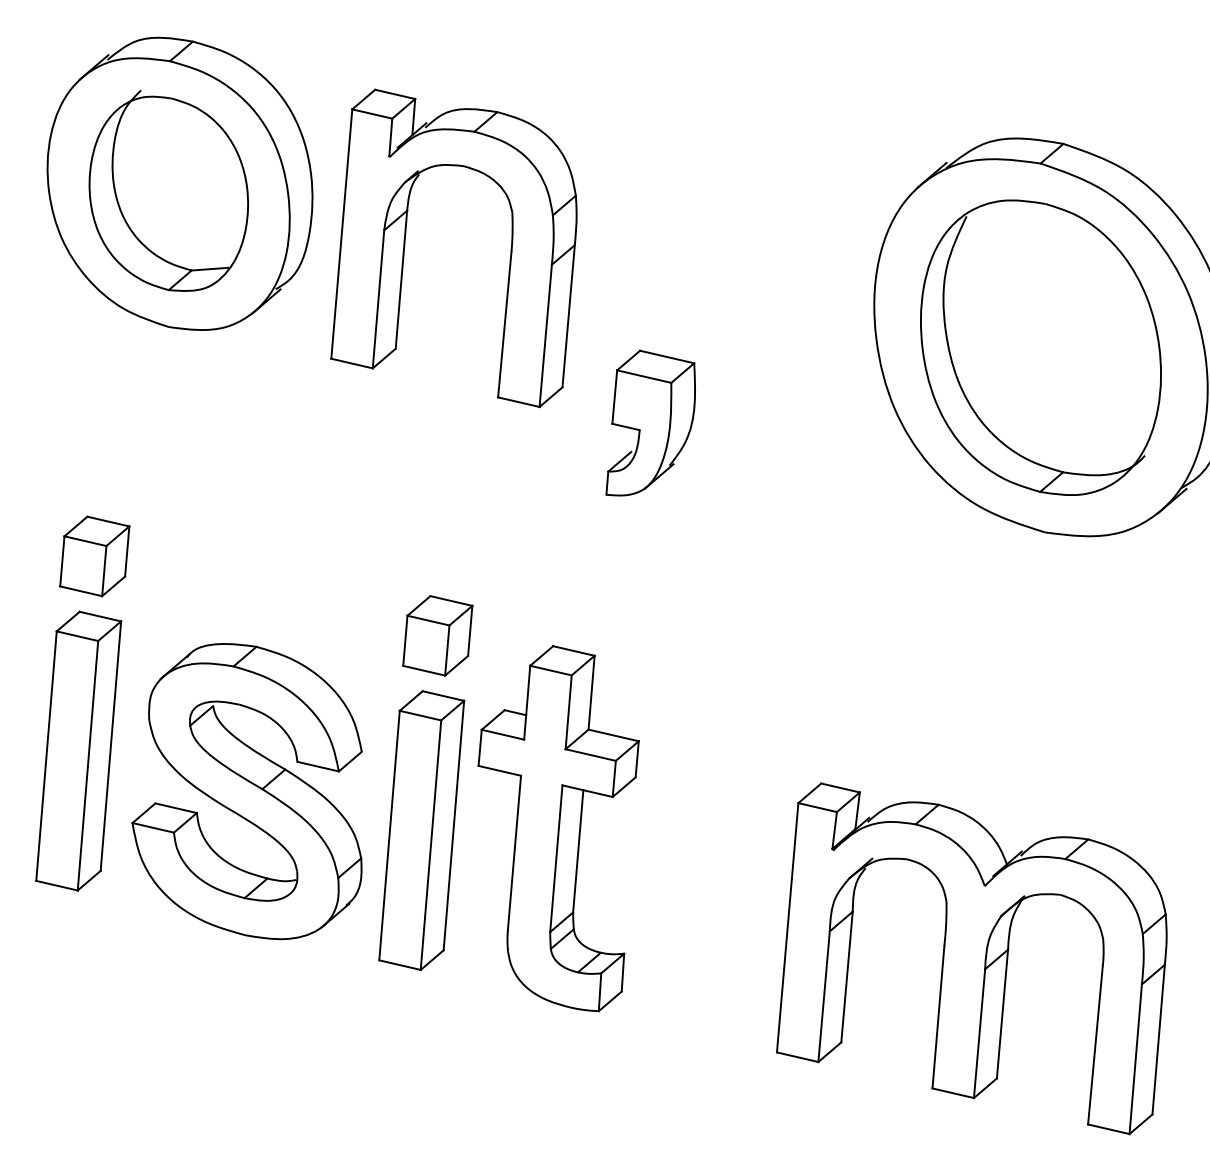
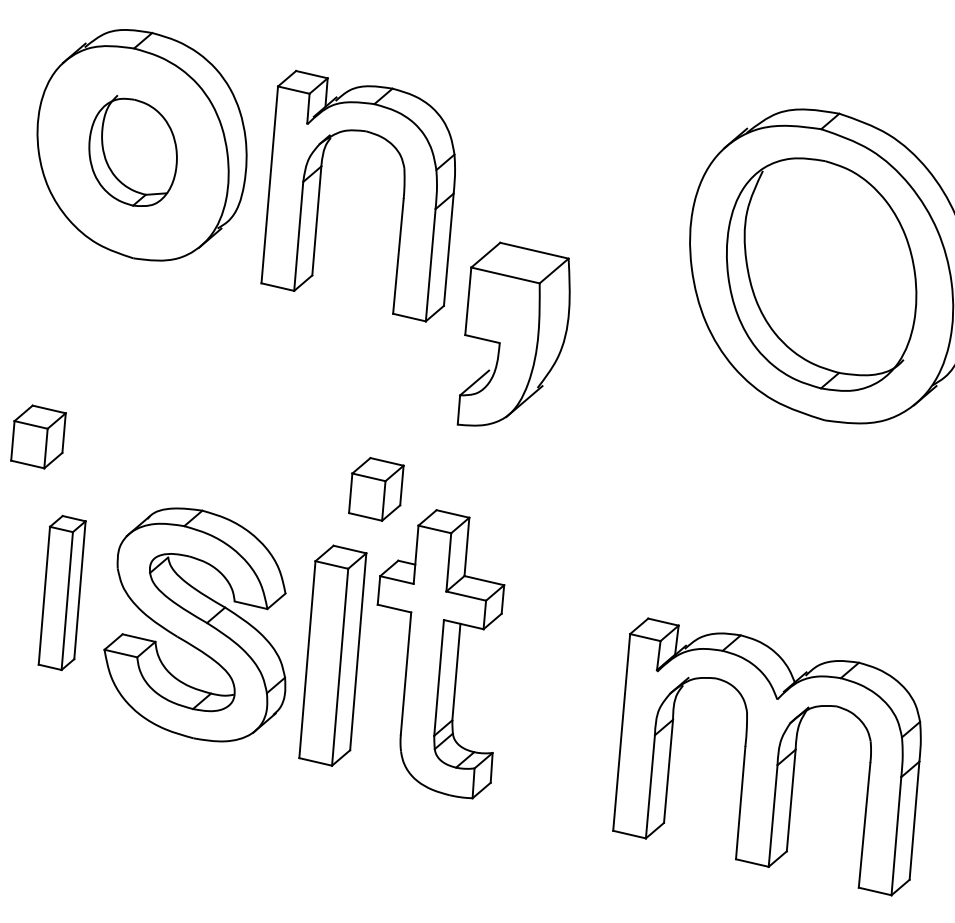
part: (168, 190) -> (132, 150), size x0.7
part: (650, 422) -> (513, 333), size x1.6
part: (94, 556) -> (38, 437), moved
part: (437, 635) -> (376, 489), moved
part: (78, 750) -> (61, 592), size x0.7

